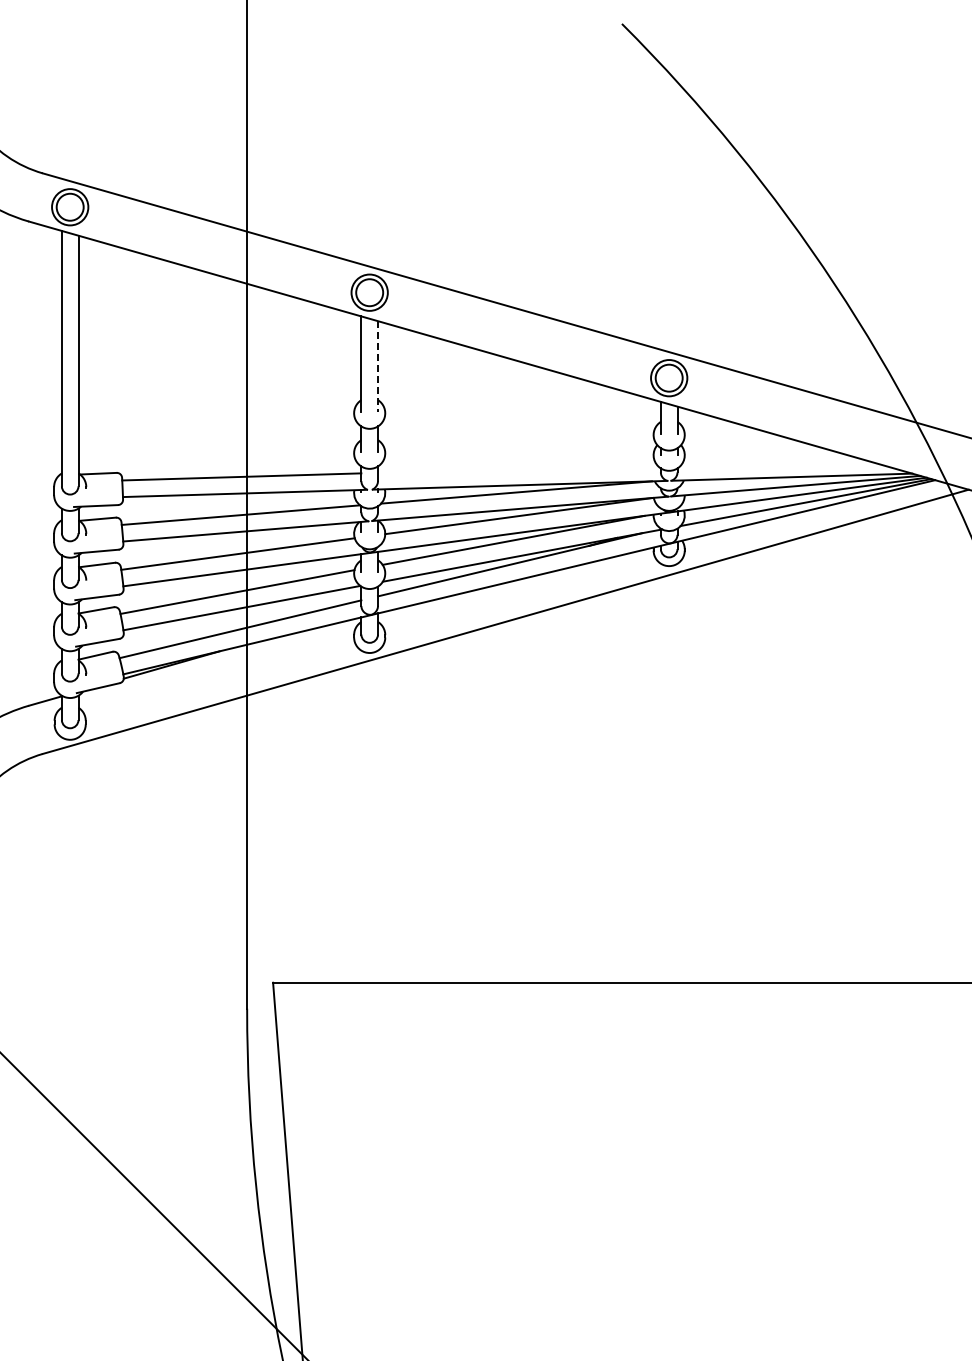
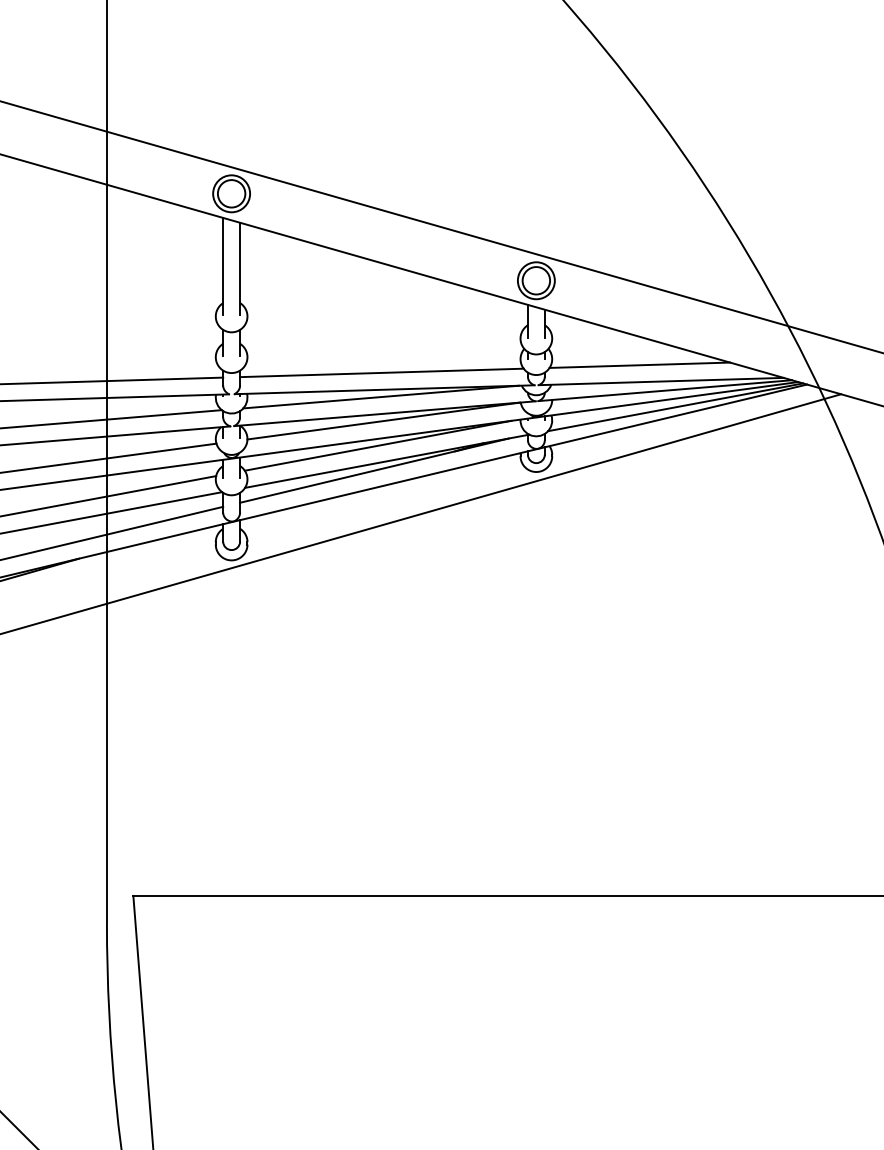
line: (378, 367) -> (240, 269), dashed -> solid
line: (770, 460) -> (639, 364), added
line: (517, 468) -> (382, 372), added

